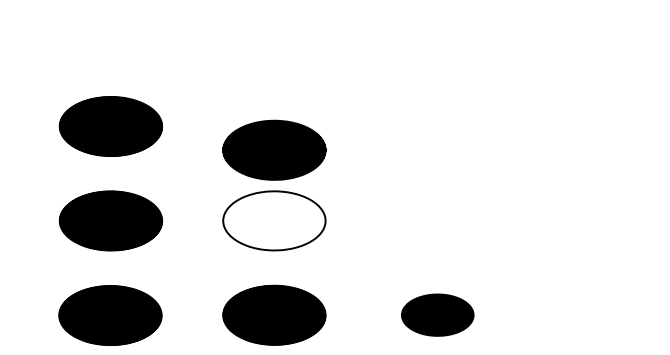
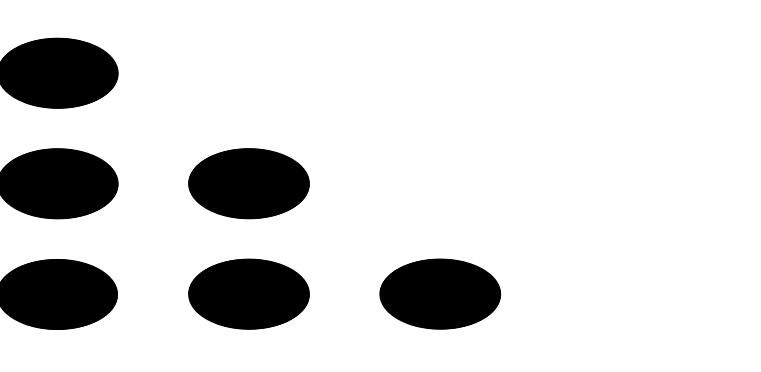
part: (274, 149) -> (249, 100), removed
hatch: (274, 220) -> (249, 183), added
part: (437, 314) -> (439, 293), size x1.43

